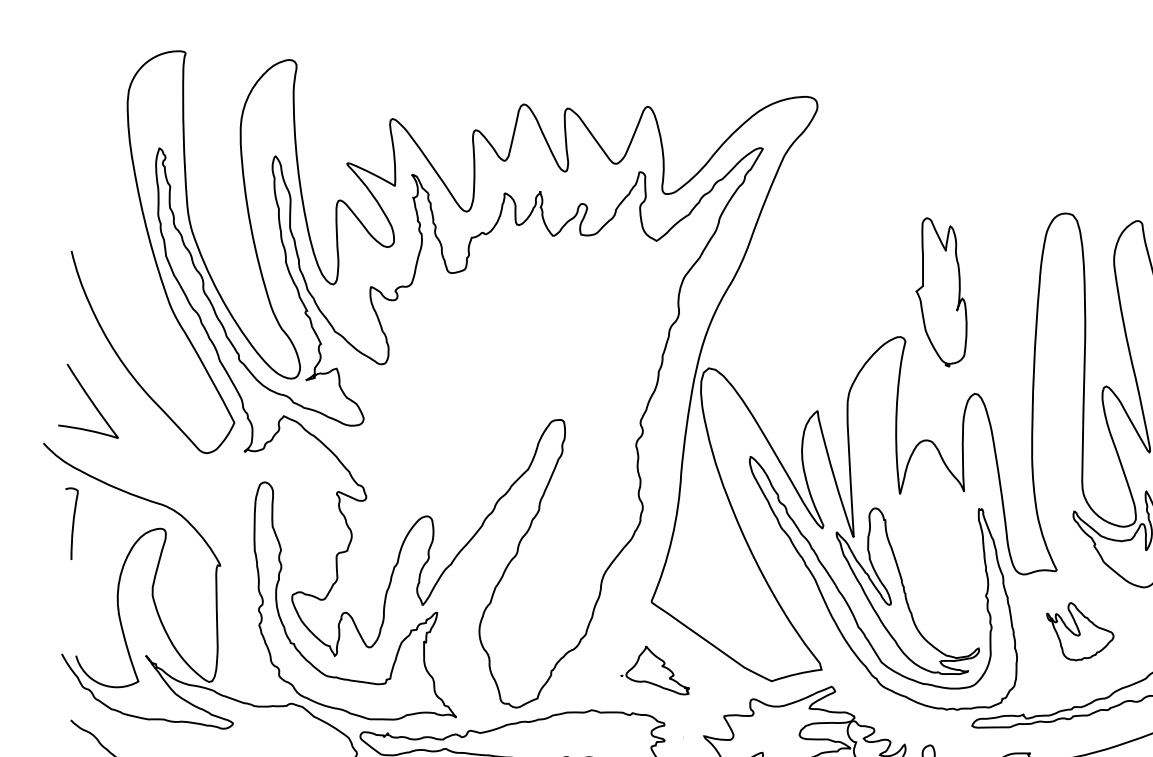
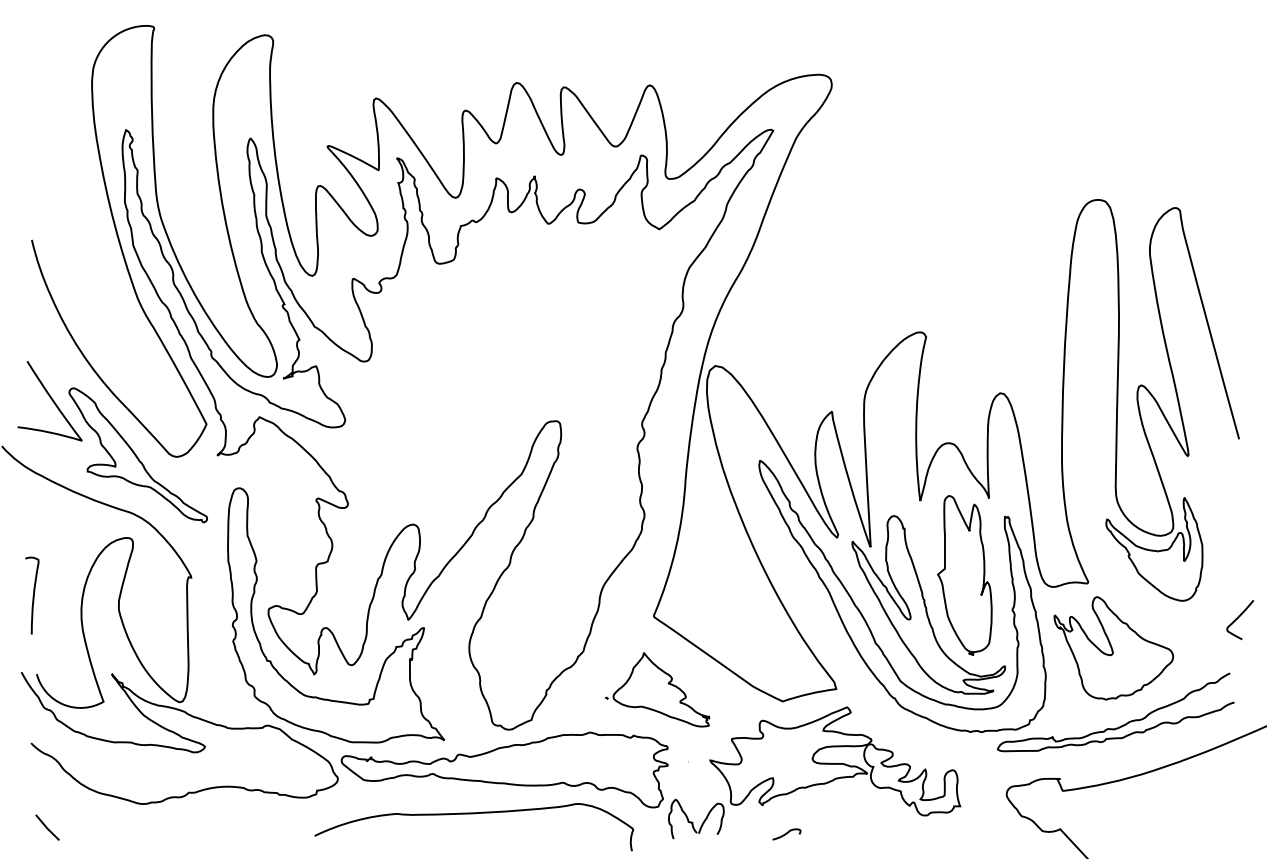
part: (941, 292) -> (964, 575), moved
part: (170, 451) -> (137, 455), added
curve: (72, 523) -> (32, 595), moved
part: (1080, 631) -> (1113, 648), size x1.67
part: (654, 670) -> (657, 689), size x1.43

